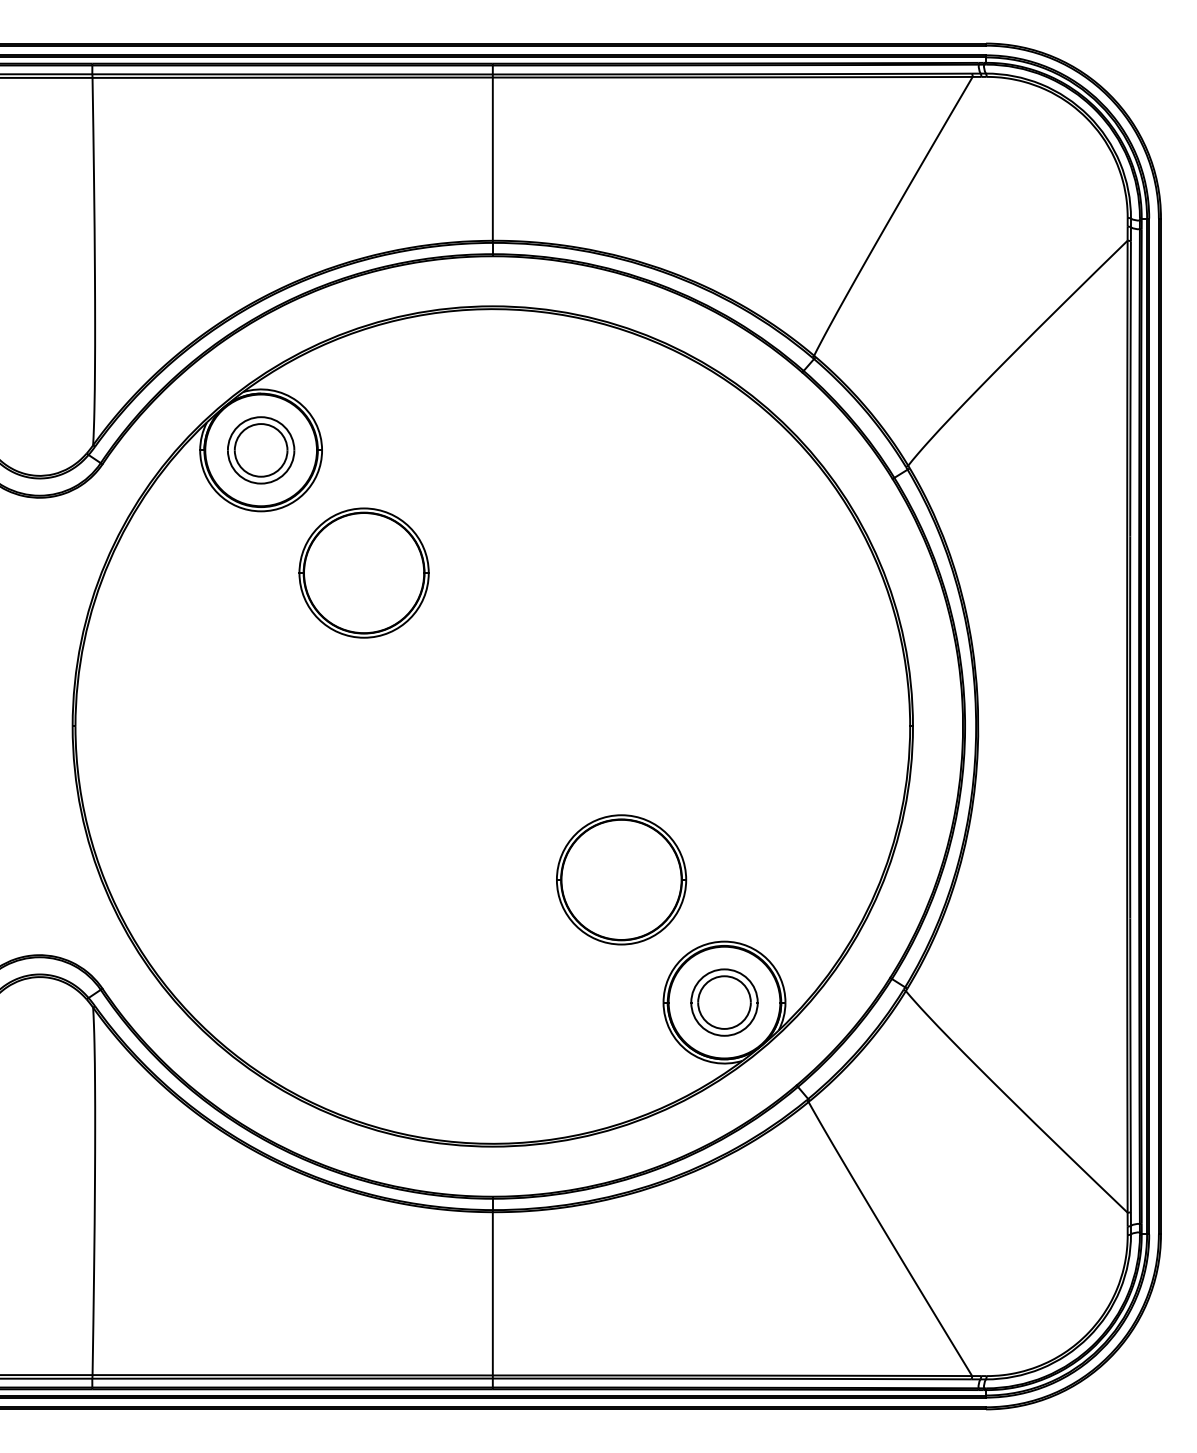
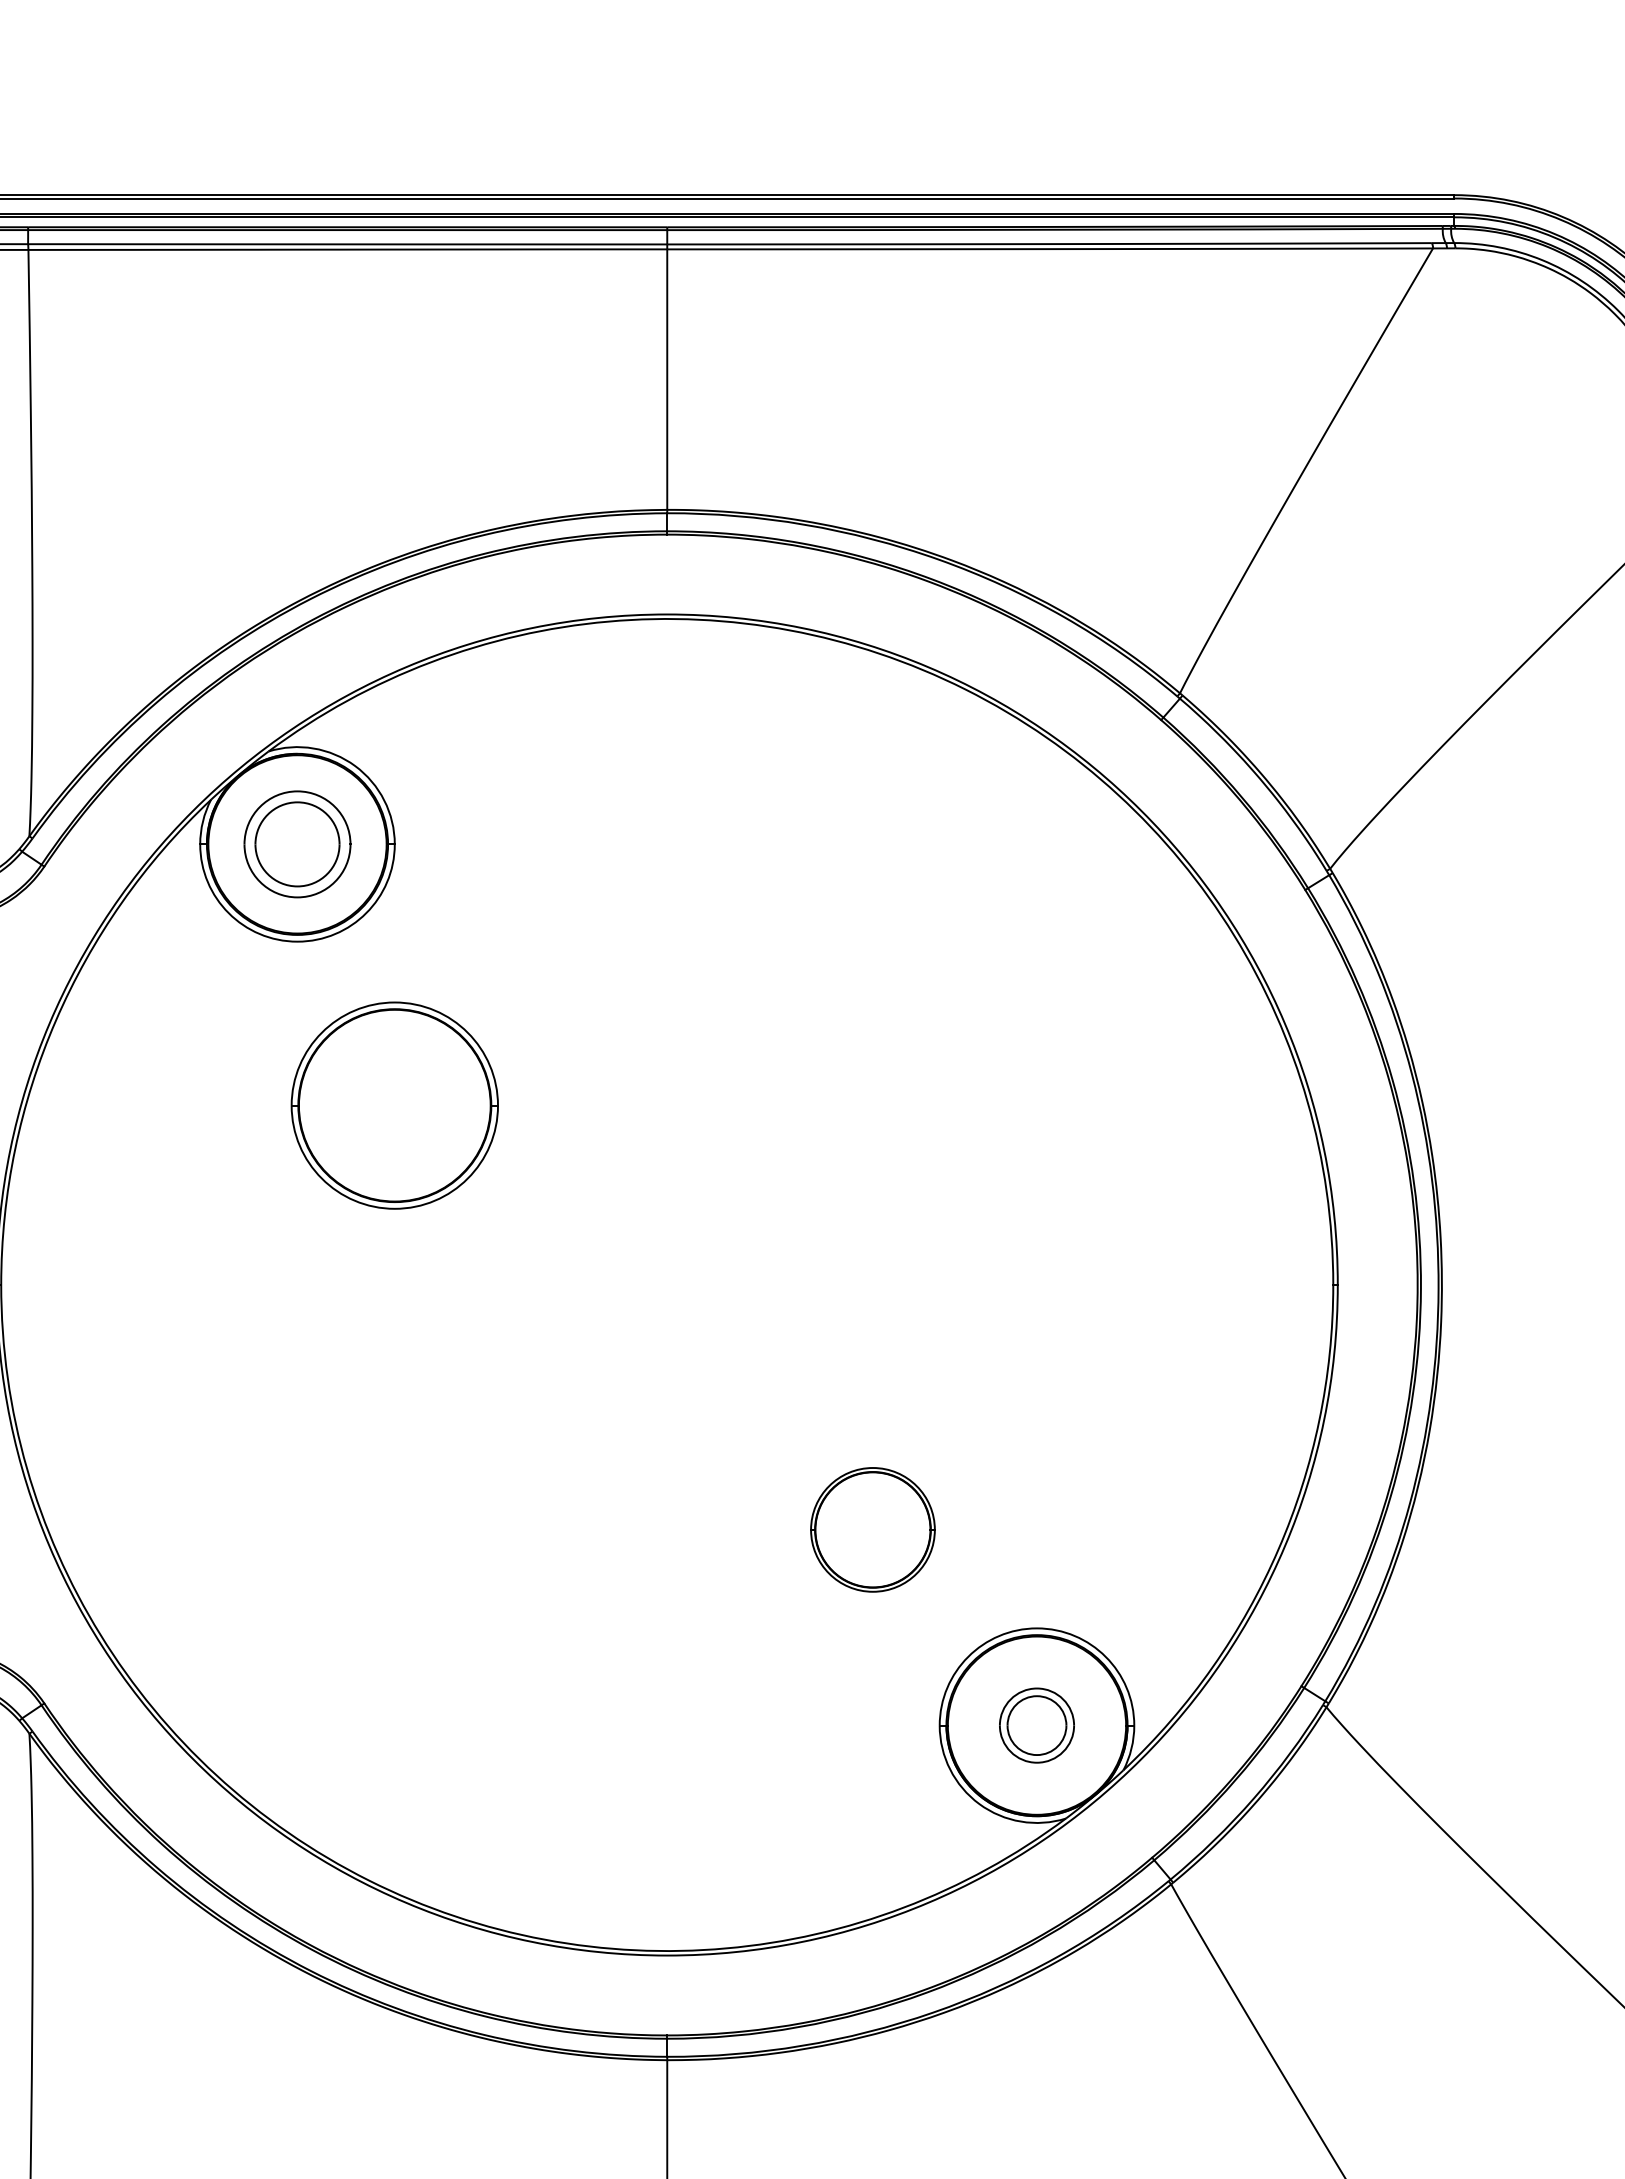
part: (363, 572) -> (393, 1104), moved
part: (621, 879) -> (872, 1529), size x0.6
part: (724, 1002) -> (1036, 1725), size x0.7

